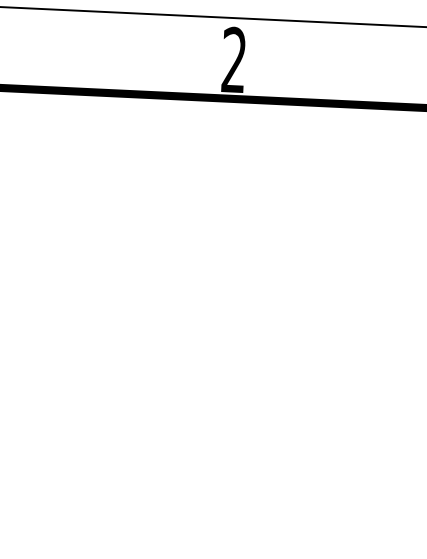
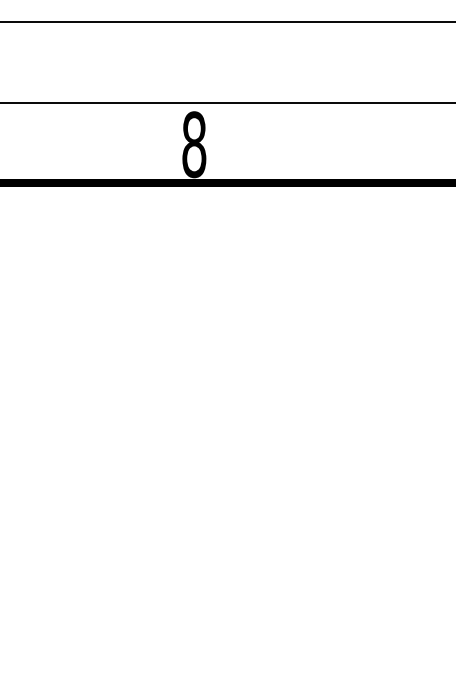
text: (234, 60) -> (194, 144), 2 -> 8

